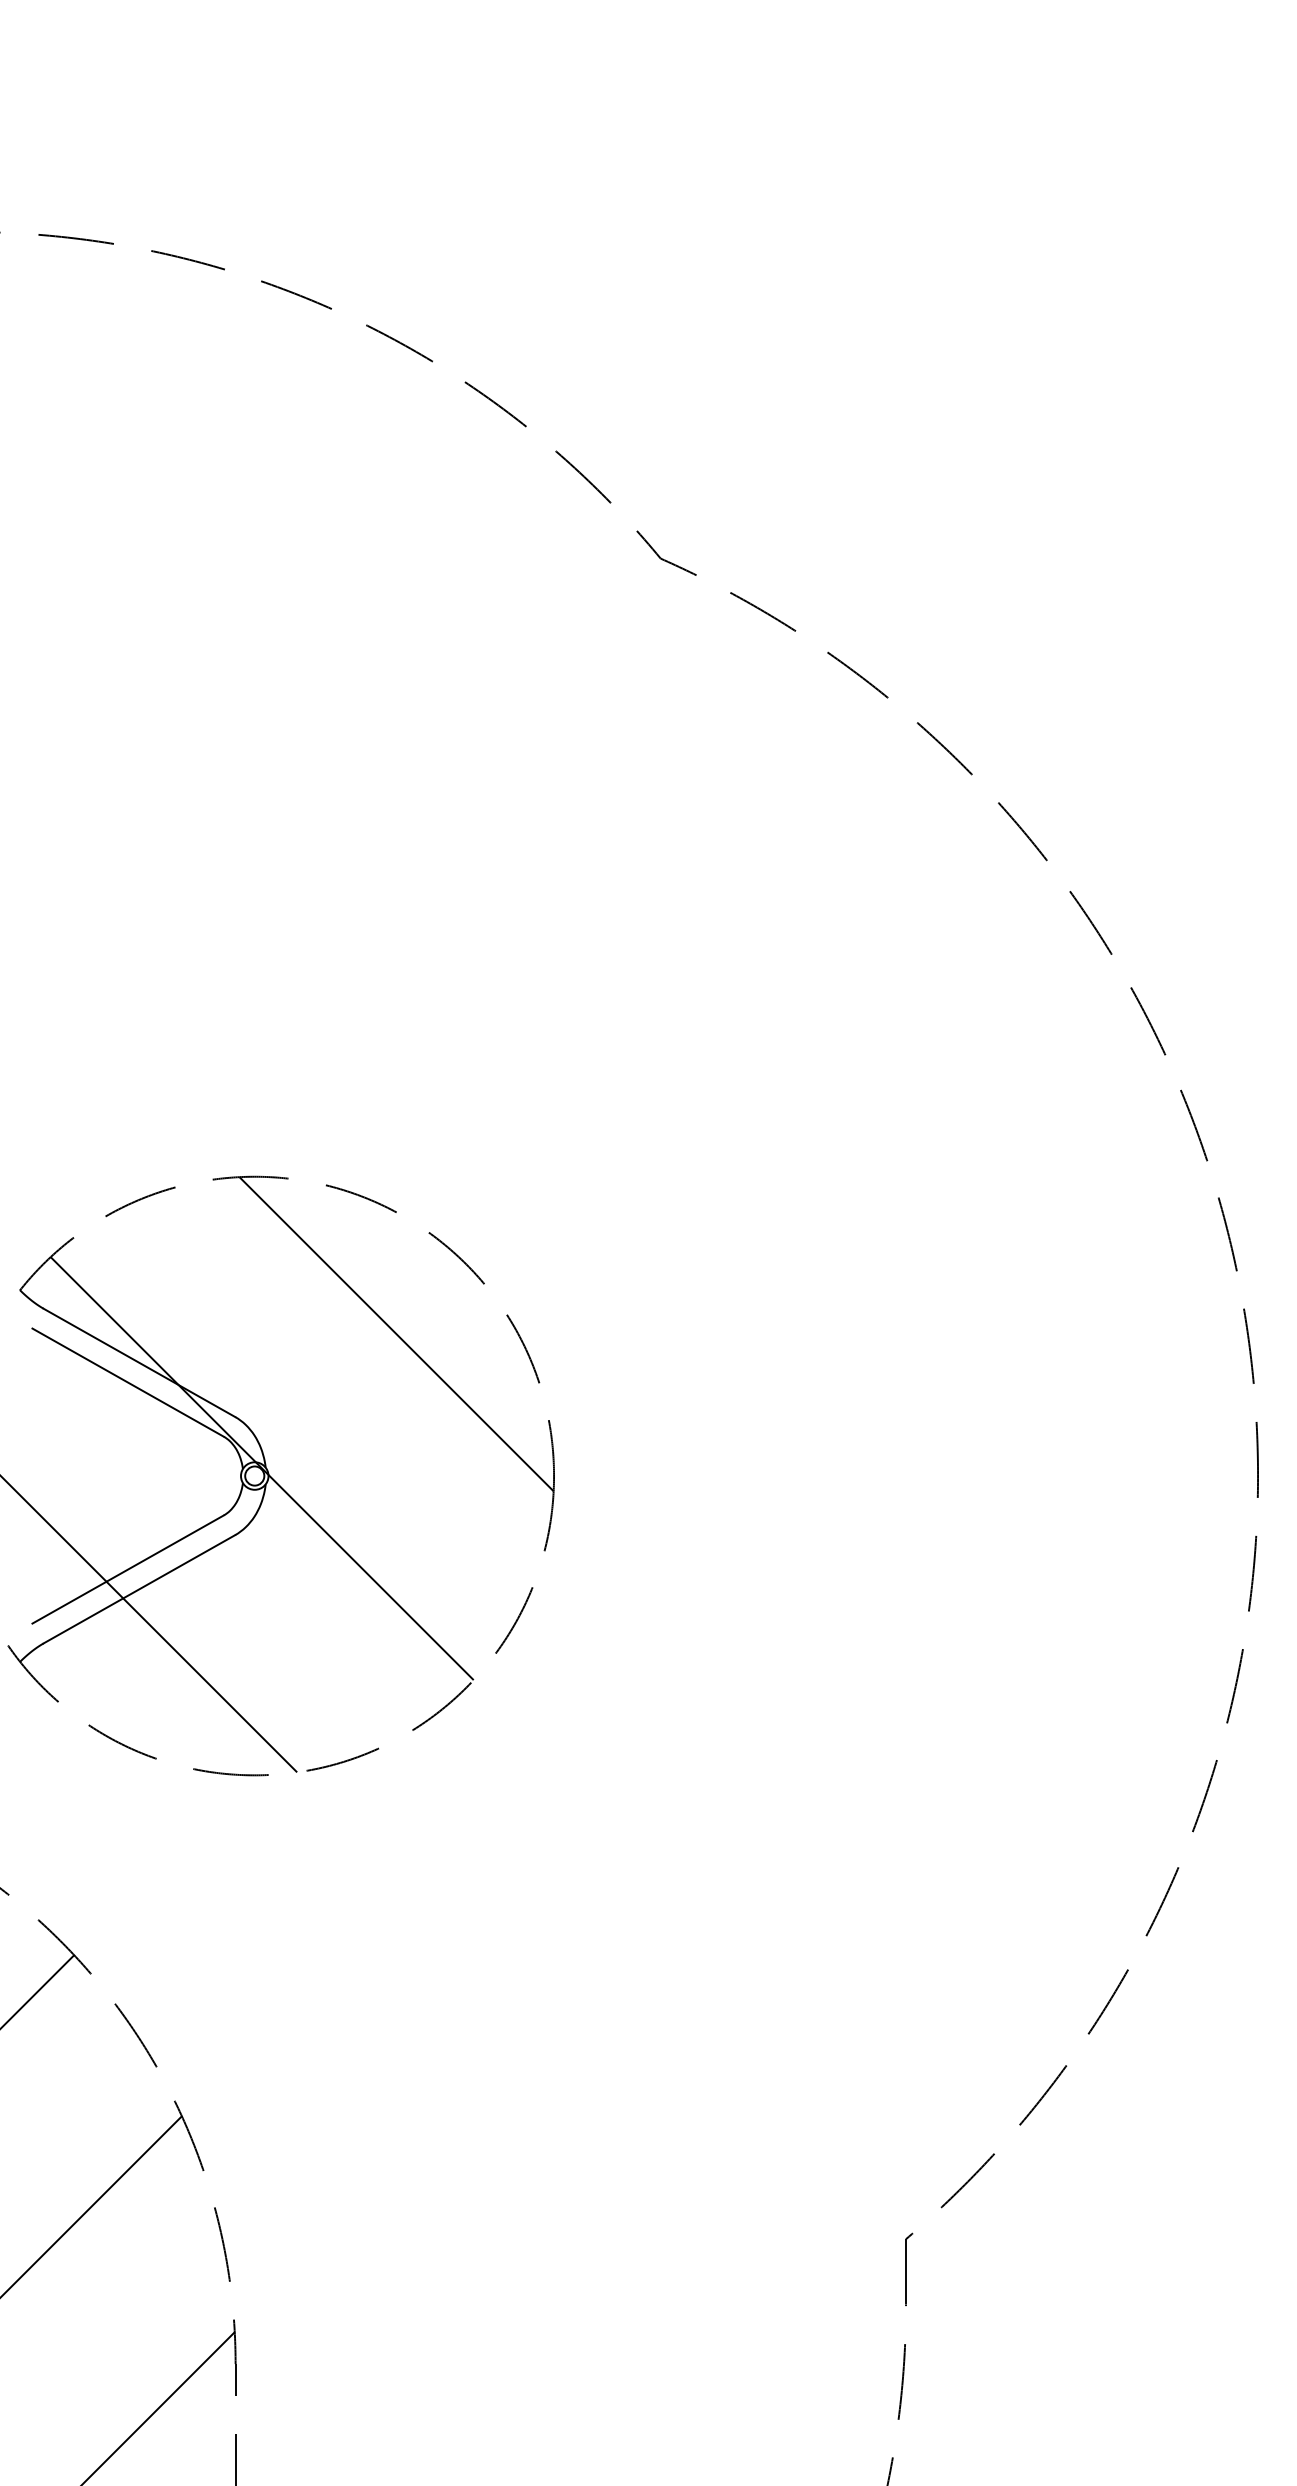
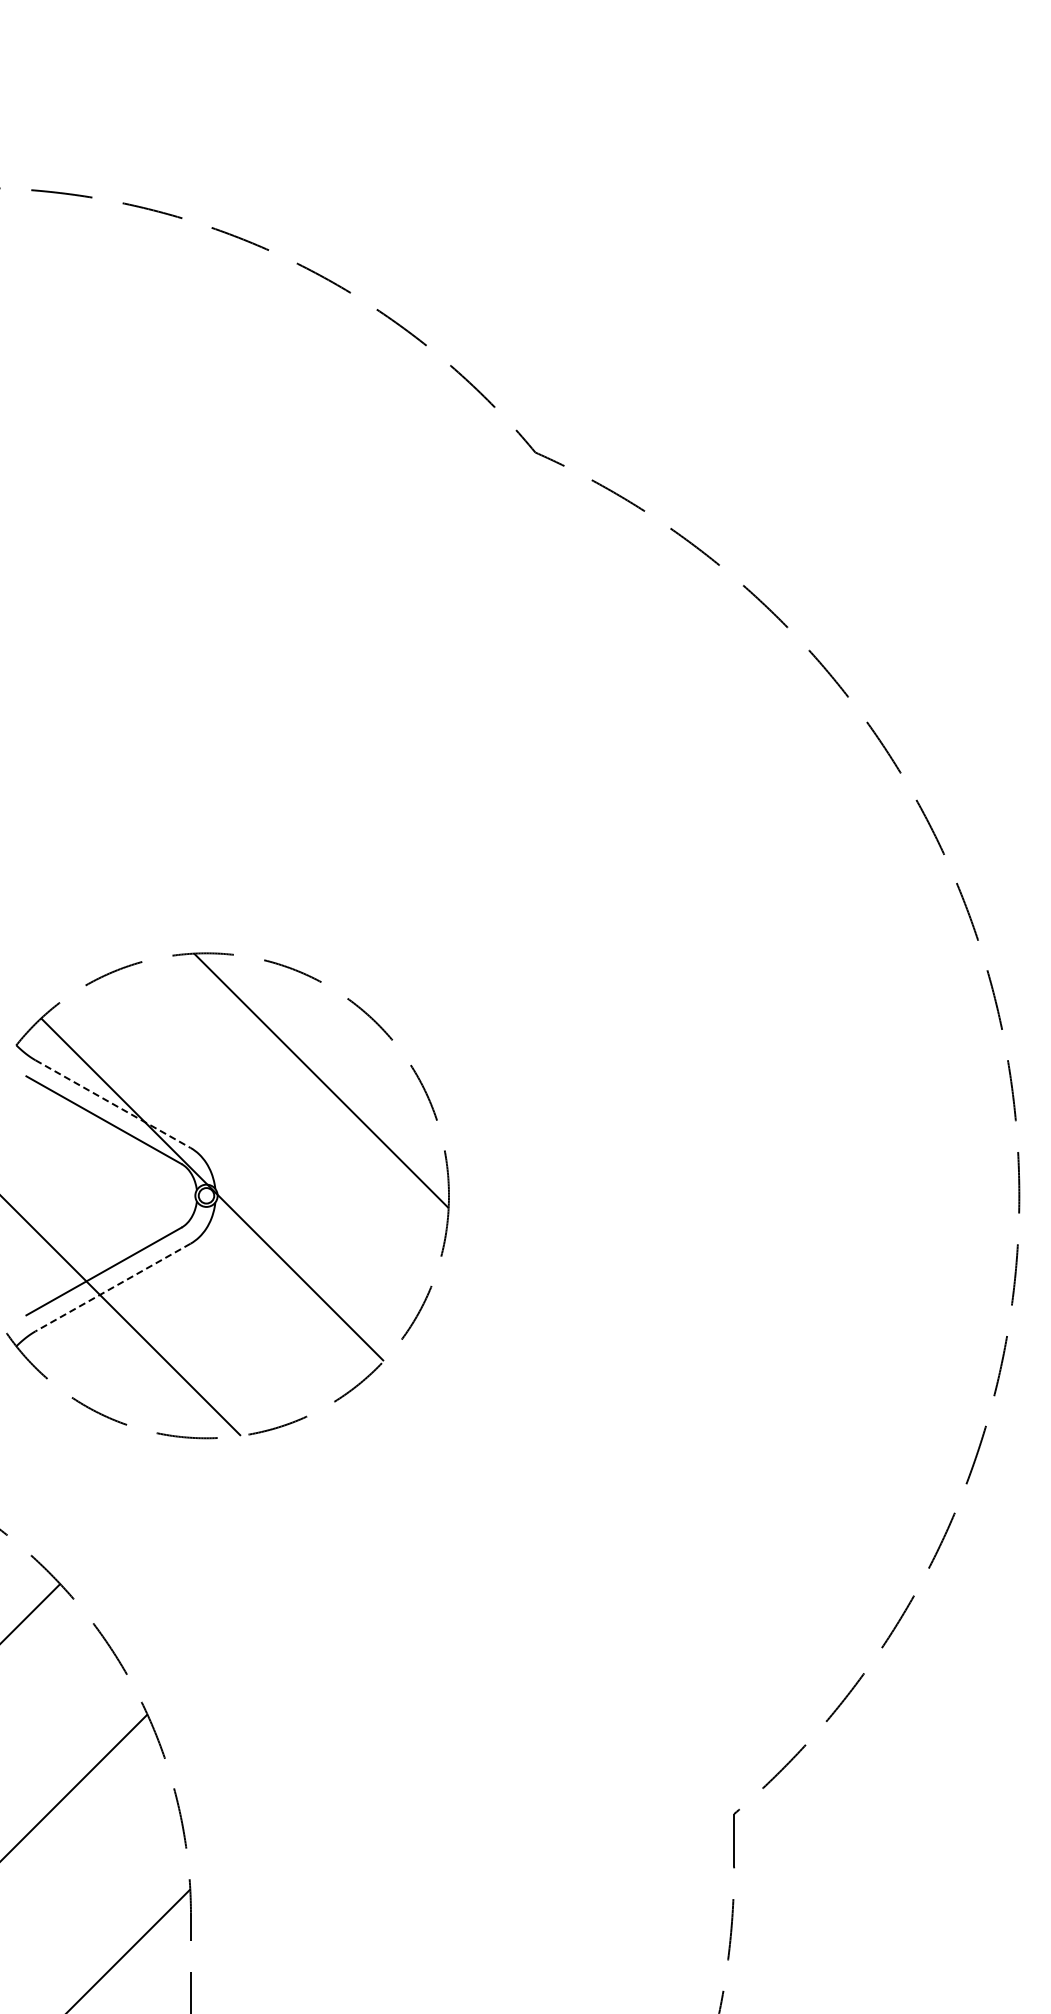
line: (139, 1363) -> (113, 1104), solid -> dashed
line: (138, 1589) -> (112, 1287), solid -> dashed

